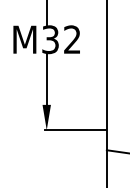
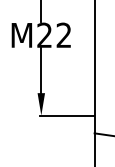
text: (50, 39) -> (44, 35), M32 -> M22

